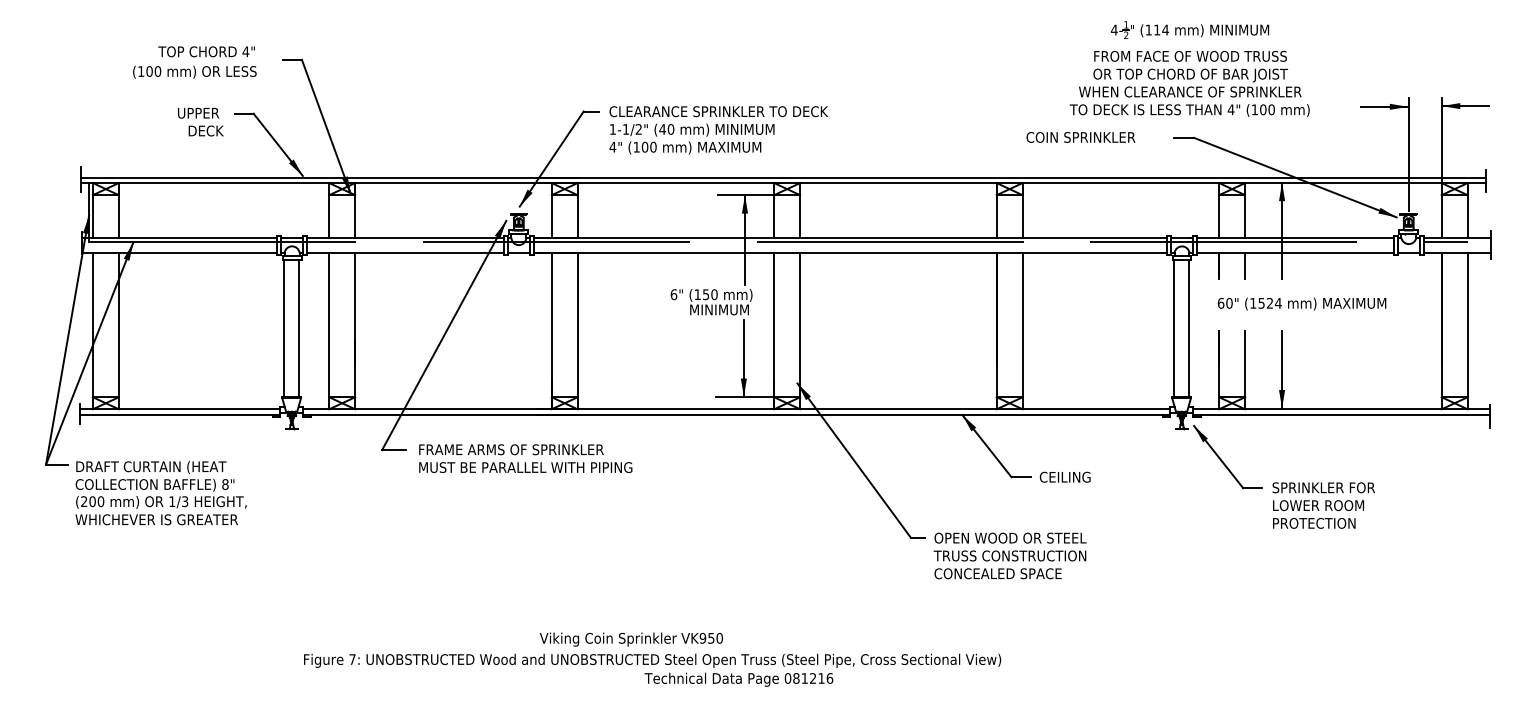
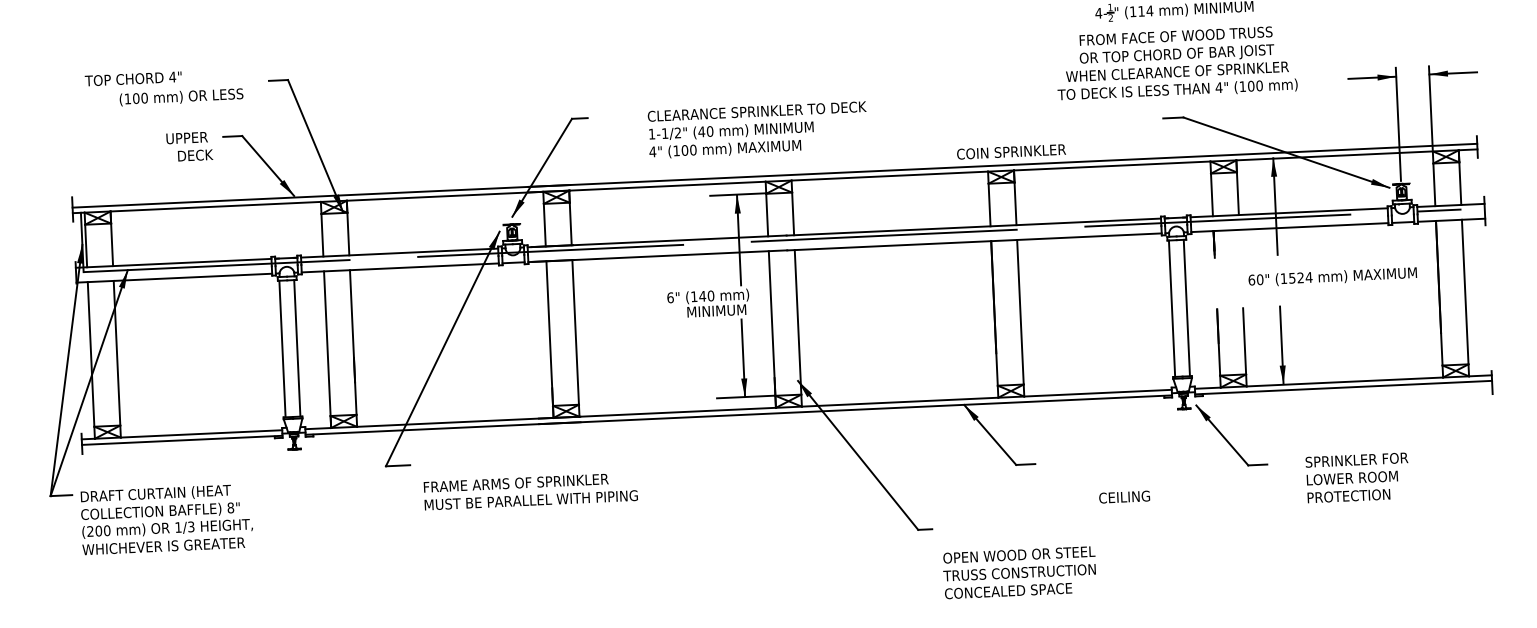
text: (206, 51) -> (133, 78), moved
text: (718, 130) -> (757, 130), moved
text: (1080, 137) -> (1011, 151), moved
line: (1245, 265) -> (1240, 242), removed
text: (705, 294) -> (702, 296), (150 -> (140
text: (1301, 303) -> (1332, 276), moved
text: (525, 458) -> (530, 491), moved
text: (1064, 476) -> (1123, 496), moved
text: (1323, 505) -> (1357, 477), moved
text: (1009, 555) -> (1019, 572), moved

